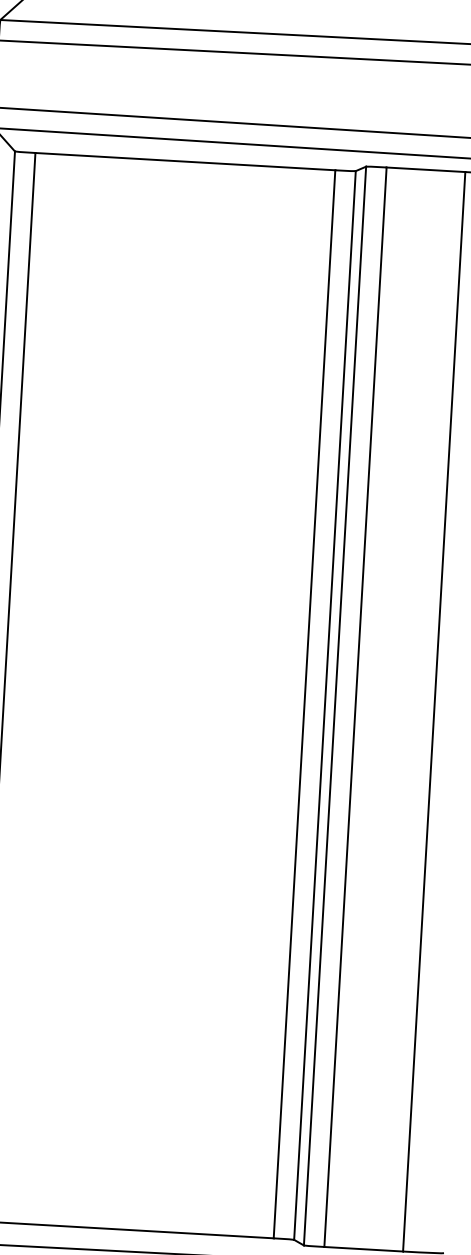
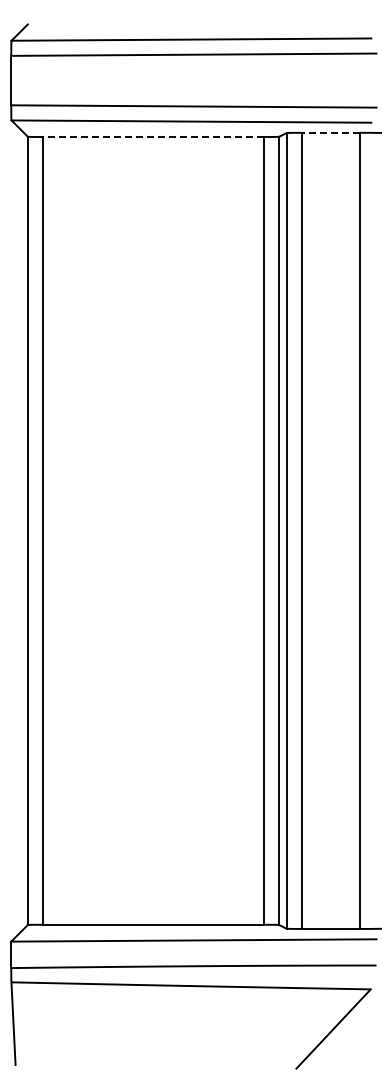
line: (185, 162) -> (153, 137), solid -> dashed
line: (425, 169) -> (330, 132), solid -> dashed

